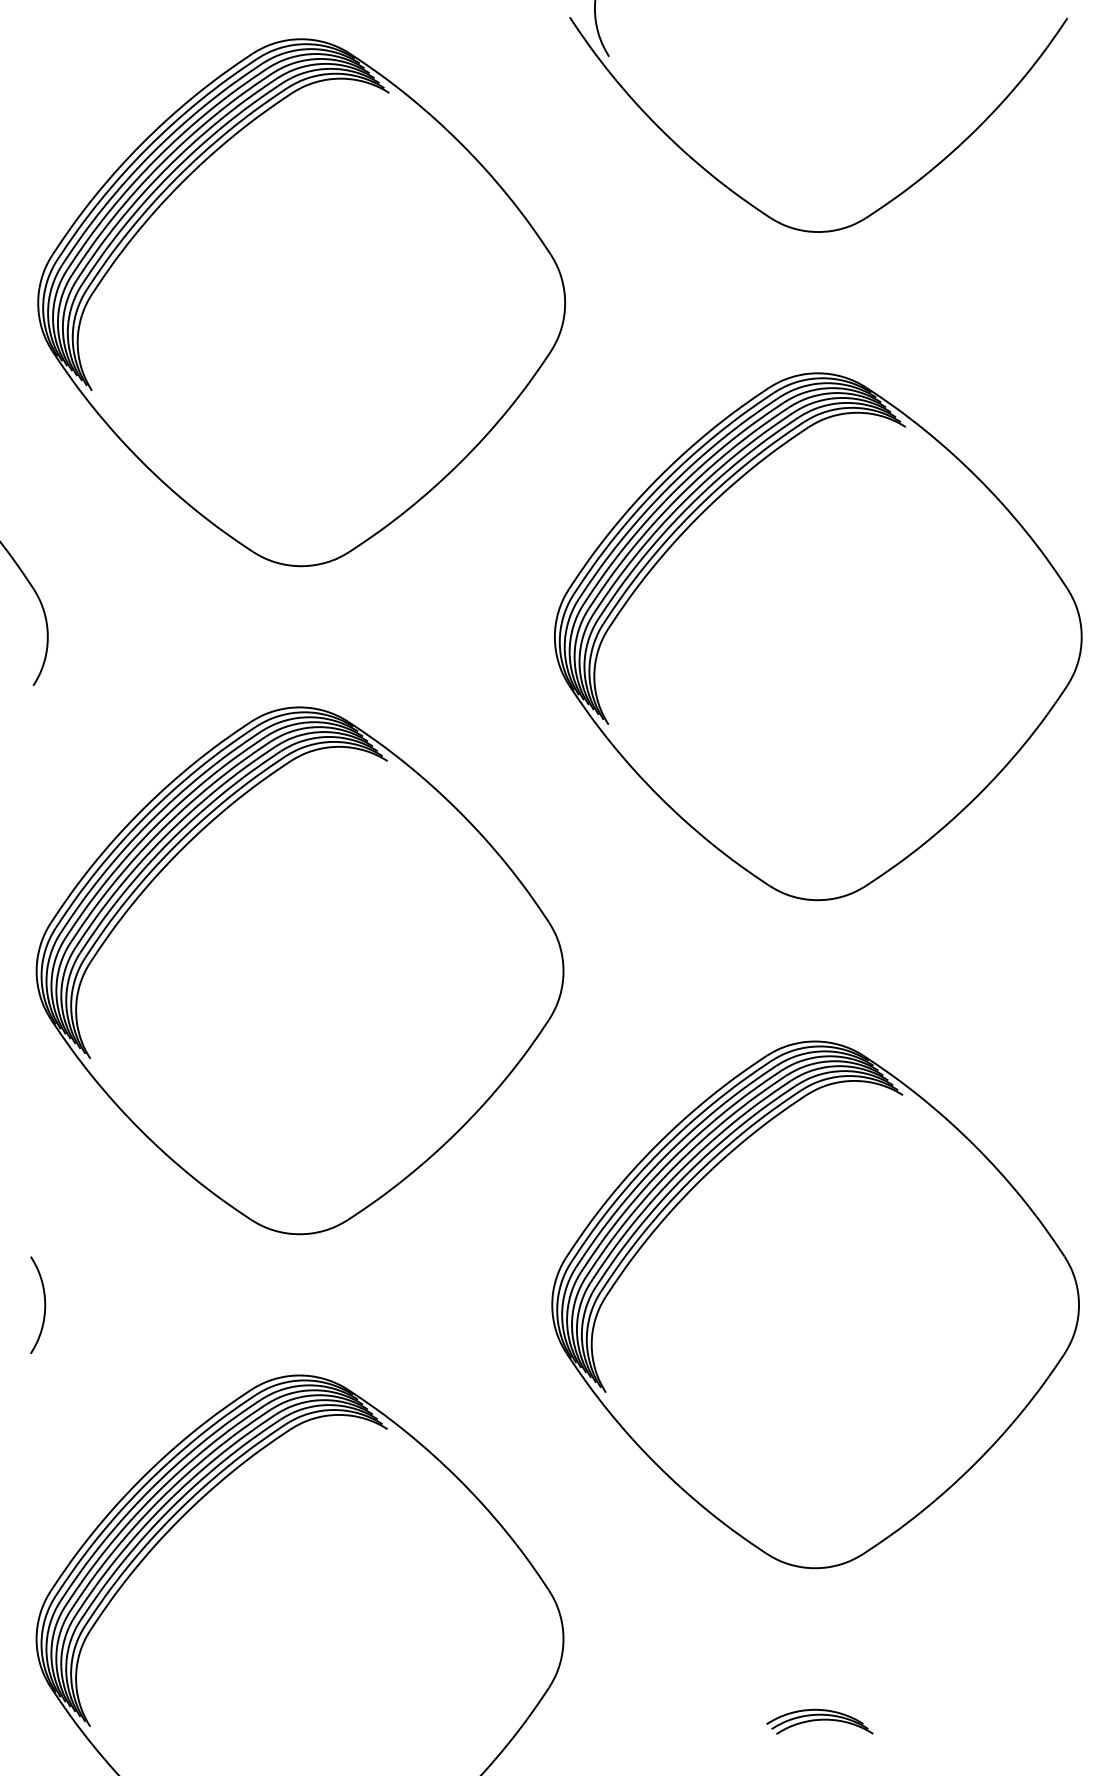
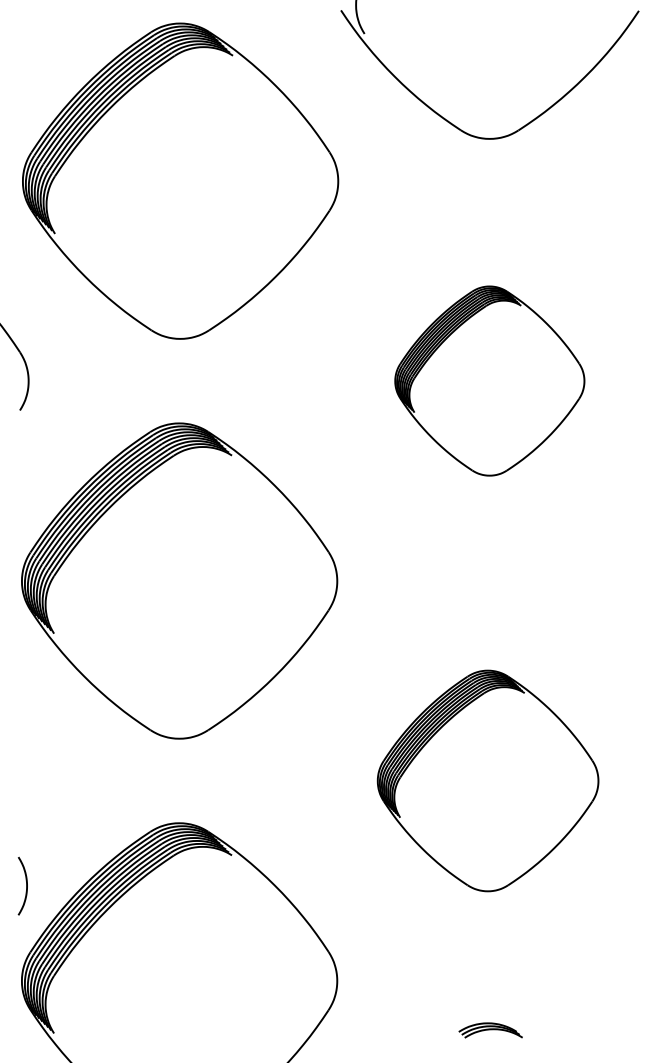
part: (817, 635) -> (489, 380), size x0.6
curve: (44, 1304) -> (26, 885), moved
part: (814, 1304) -> (487, 780), size x0.7

